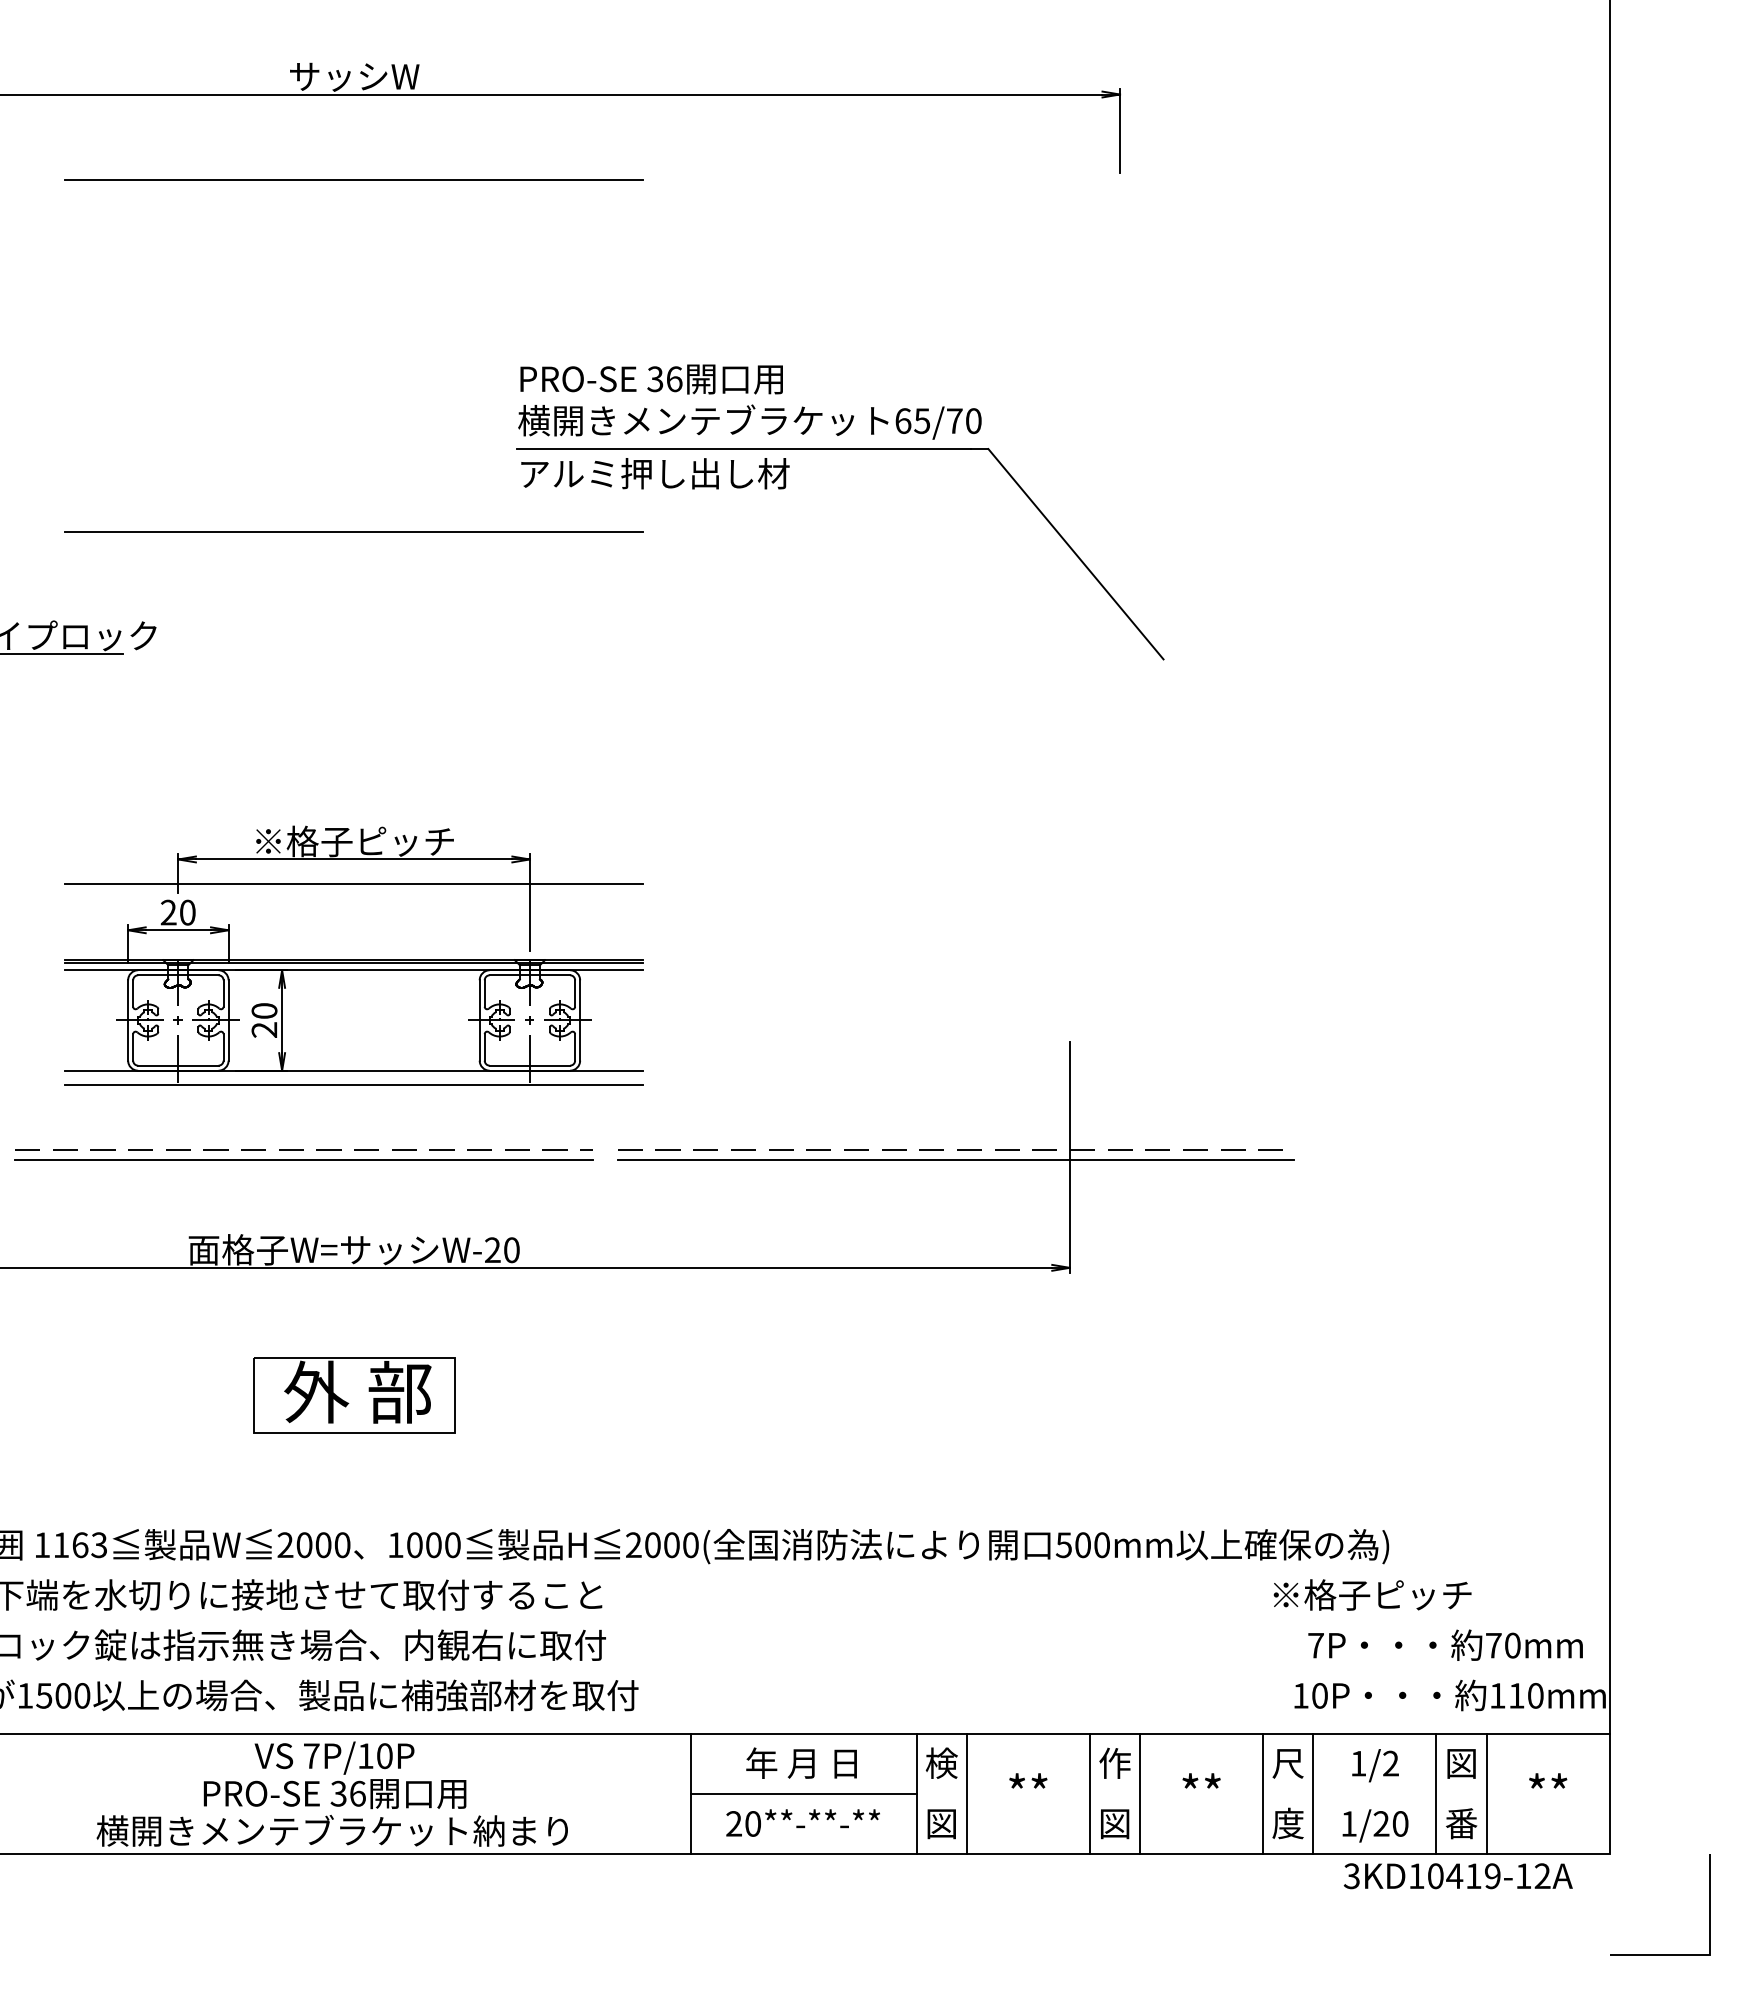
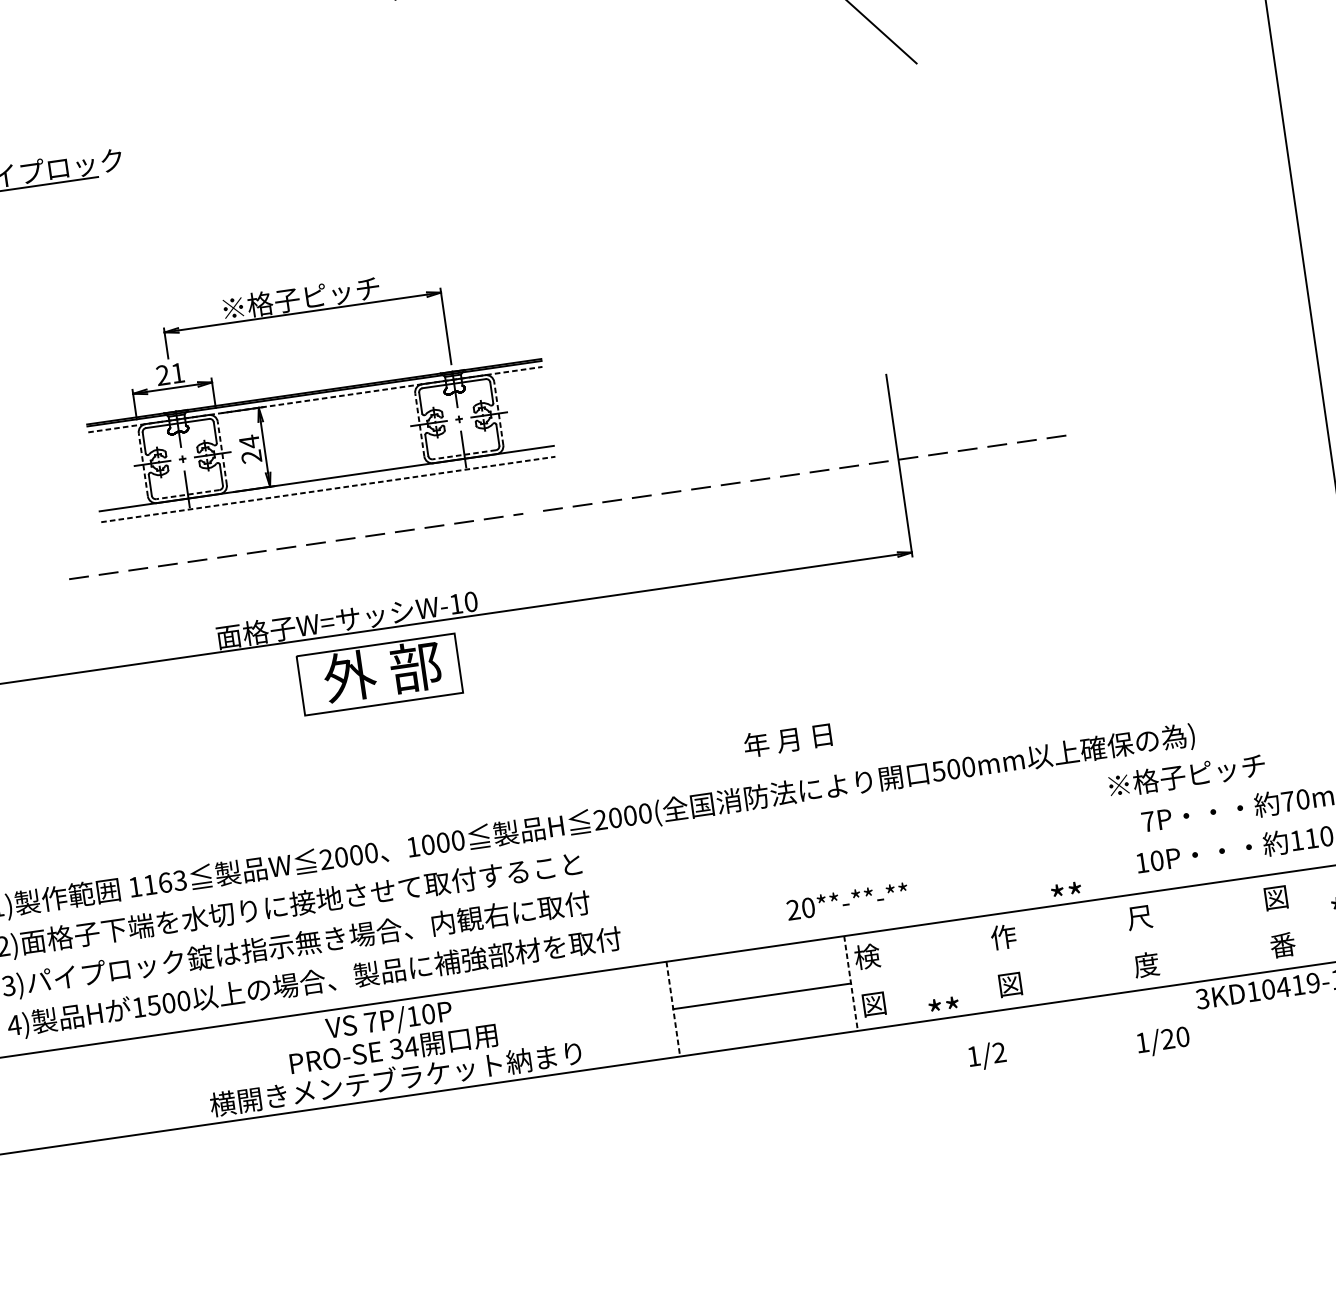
line: (353, 532) -> (265, 55), removed
line: (353, 883) -> (305, 331), removed
text: (187, 912) -> (177, 373), 20 -> 21
line: (354, 970) -> (315, 399), solid -> dashed
text: (264, 1010) -> (249, 441), 20 -> 24
line: (128, 1019) -> (143, 463), solid -> dashed
line: (228, 1019) -> (222, 452), solid -> dashed
line: (479, 1019) -> (419, 424), solid -> dashed
line: (580, 1019) -> (498, 412), solid -> dashed
line: (177, 1065) -> (187, 494), solid -> dashed
line: (529, 1065) -> (464, 454), solid -> dashed
line: (354, 1084) -> (328, 489), solid -> dashed
line: (303, 1159) -> (296, 554), removed
line: (955, 1159) -> (809, 480), removed
text: (492, 1249) -> (455, 603), W-20 -> W-10
part: (354, 1395) -> (380, 674), moved
text: (801, 1762) -> (787, 739), moved
text: (1375, 1765) -> (987, 1055), moved
text: (1028, 1780) -> (943, 1003), moved
text: (1201, 1780) -> (1066, 888), moved
text: (357, 1793) -> (411, 1046), 36 -> 34
line: (966, 1793) -> (890, 977), removed
line: (1089, 1793) -> (986, 963), removed
line: (1140, 1793) -> (1027, 957), removed
line: (1263, 1793) -> (1123, 943), removed
line: (1313, 1793) -> (1163, 938), removed
line: (1436, 1793) -> (1259, 924), removed
line: (1486, 1793) -> (1299, 918), removed
line: (690, 1794) -> (673, 1009), solid -> dashed
line: (916, 1794) -> (850, 984), solid -> dashed
text: (802, 1822) -> (847, 901), moved
text: (1375, 1825) -> (1163, 1041), moved

